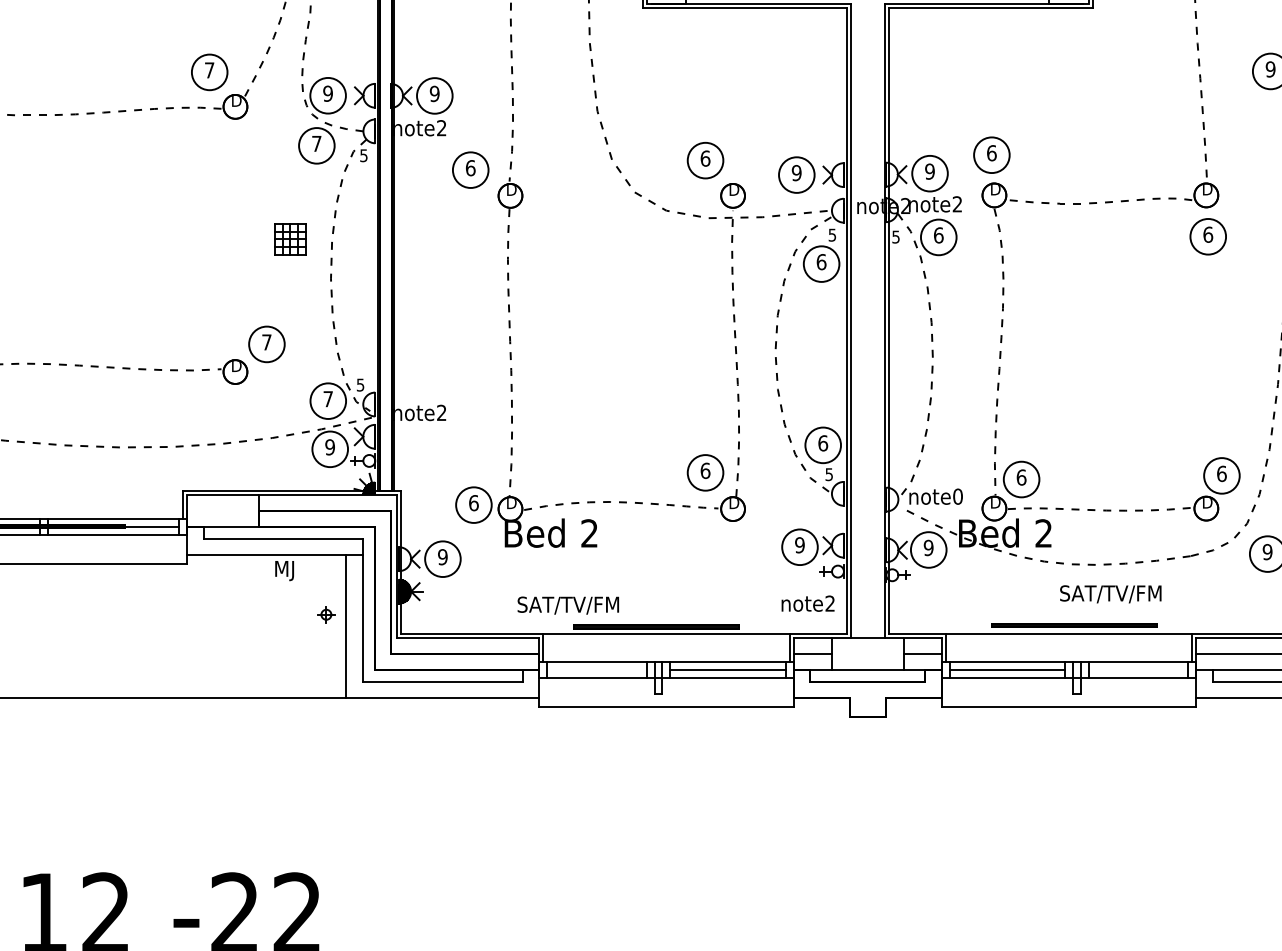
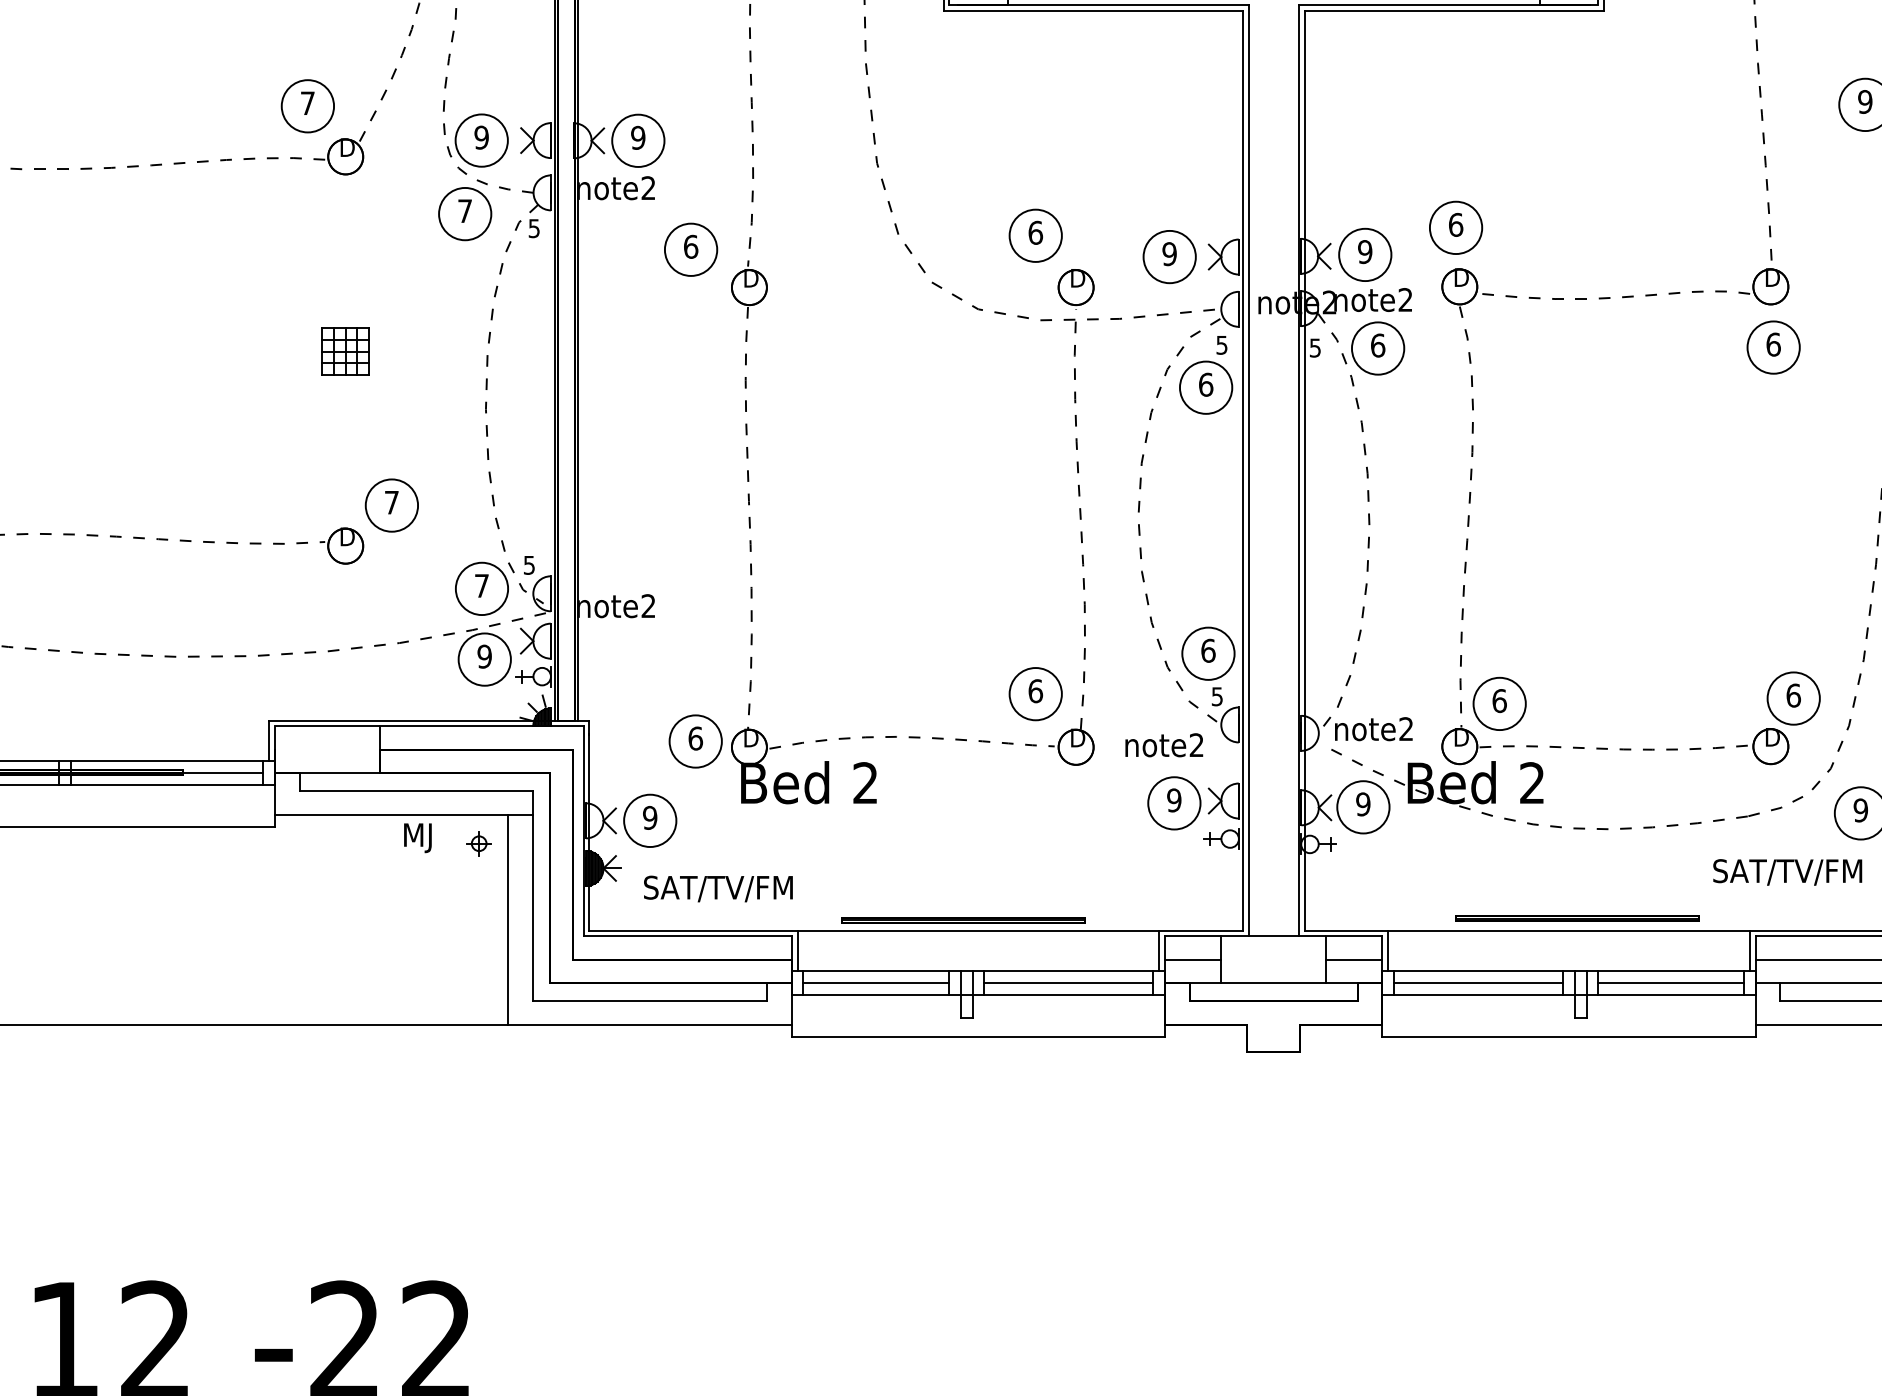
part: (290, 239) -> (345, 351), moved
text: (957, 496) -> (1405, 728), note0 -> note2
text: (1110, 594) -> (1787, 872), moved
text: (807, 603) -> (1163, 744), moved
text: (567, 605) -> (717, 888), moved
part: (326, 614) -> (479, 843), moved
line: (596, 669) -> (875, 982), added
line: (1138, 669) -> (1671, 982), added

